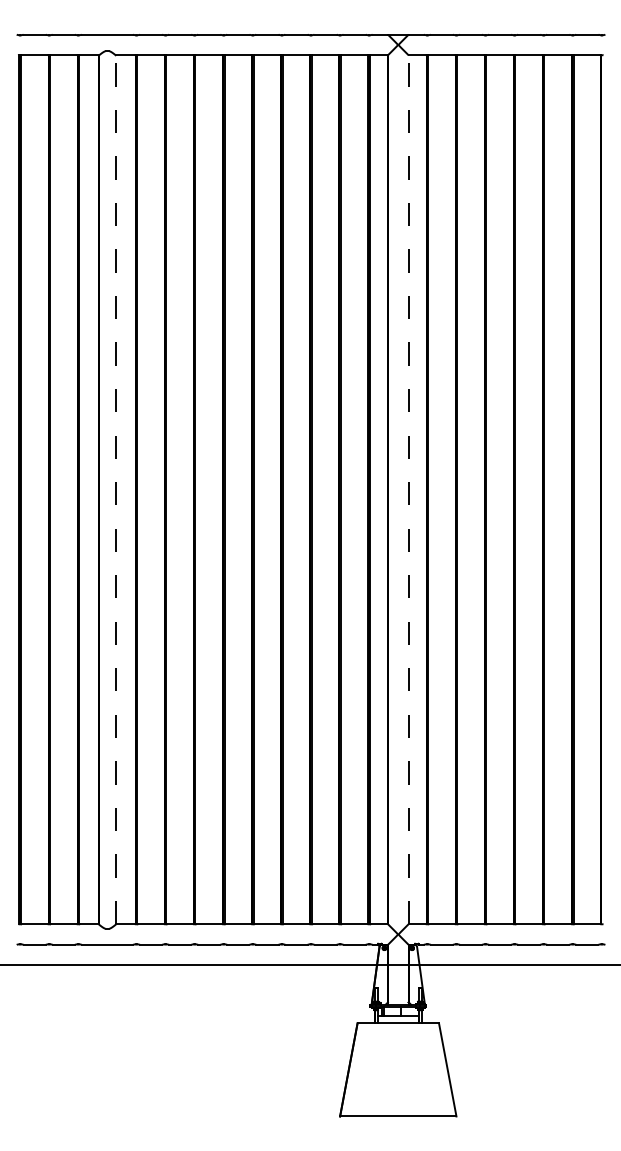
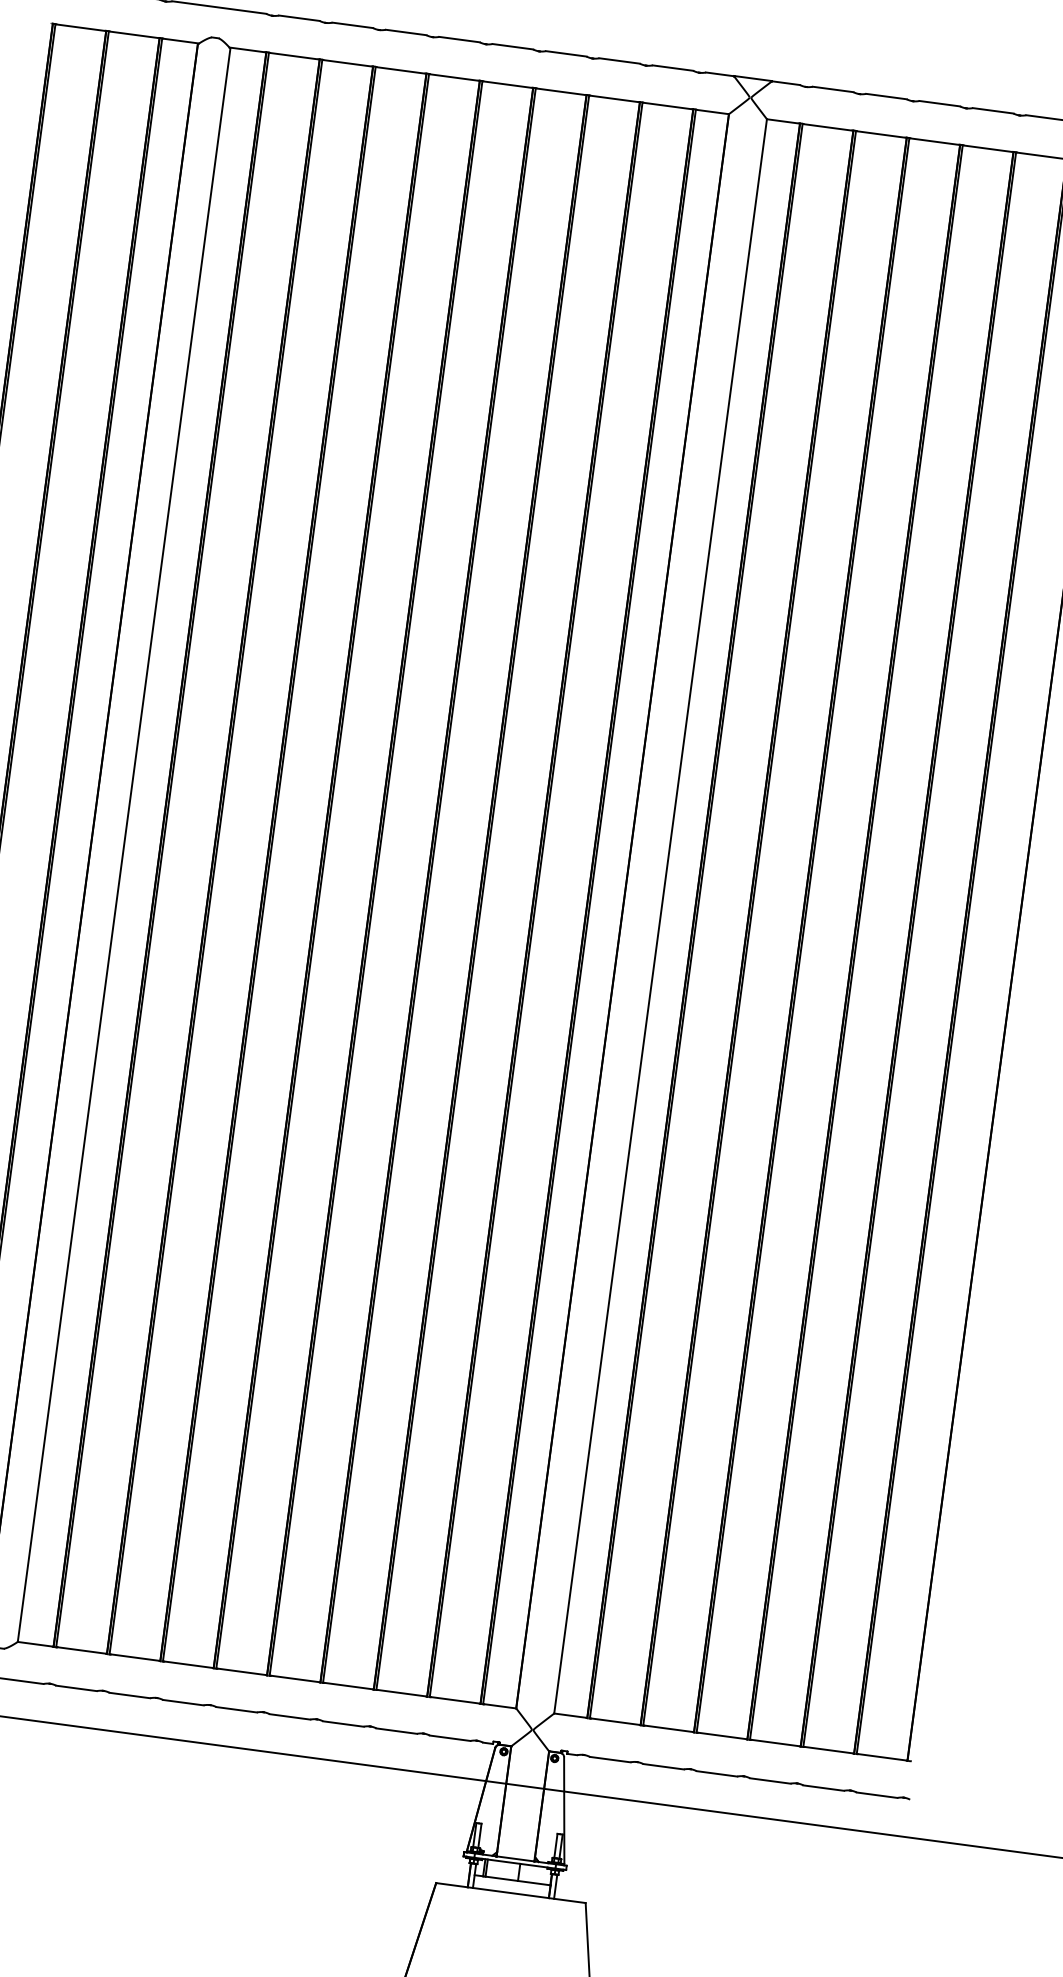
line: (116, 489) -> (124, 844), dashed -> solid
line: (408, 489) -> (660, 915), dashed -> solid

